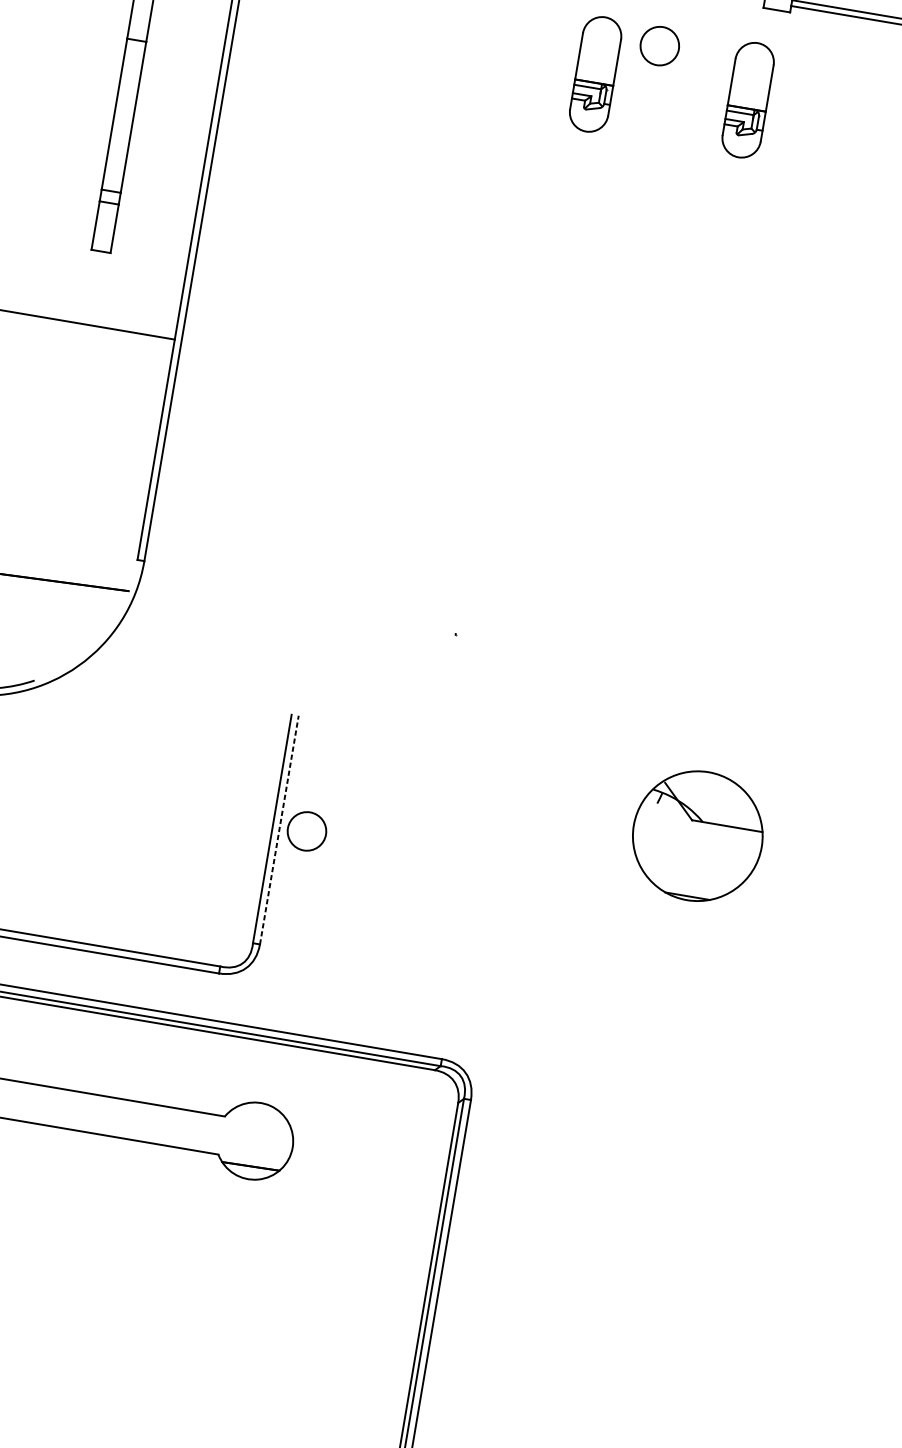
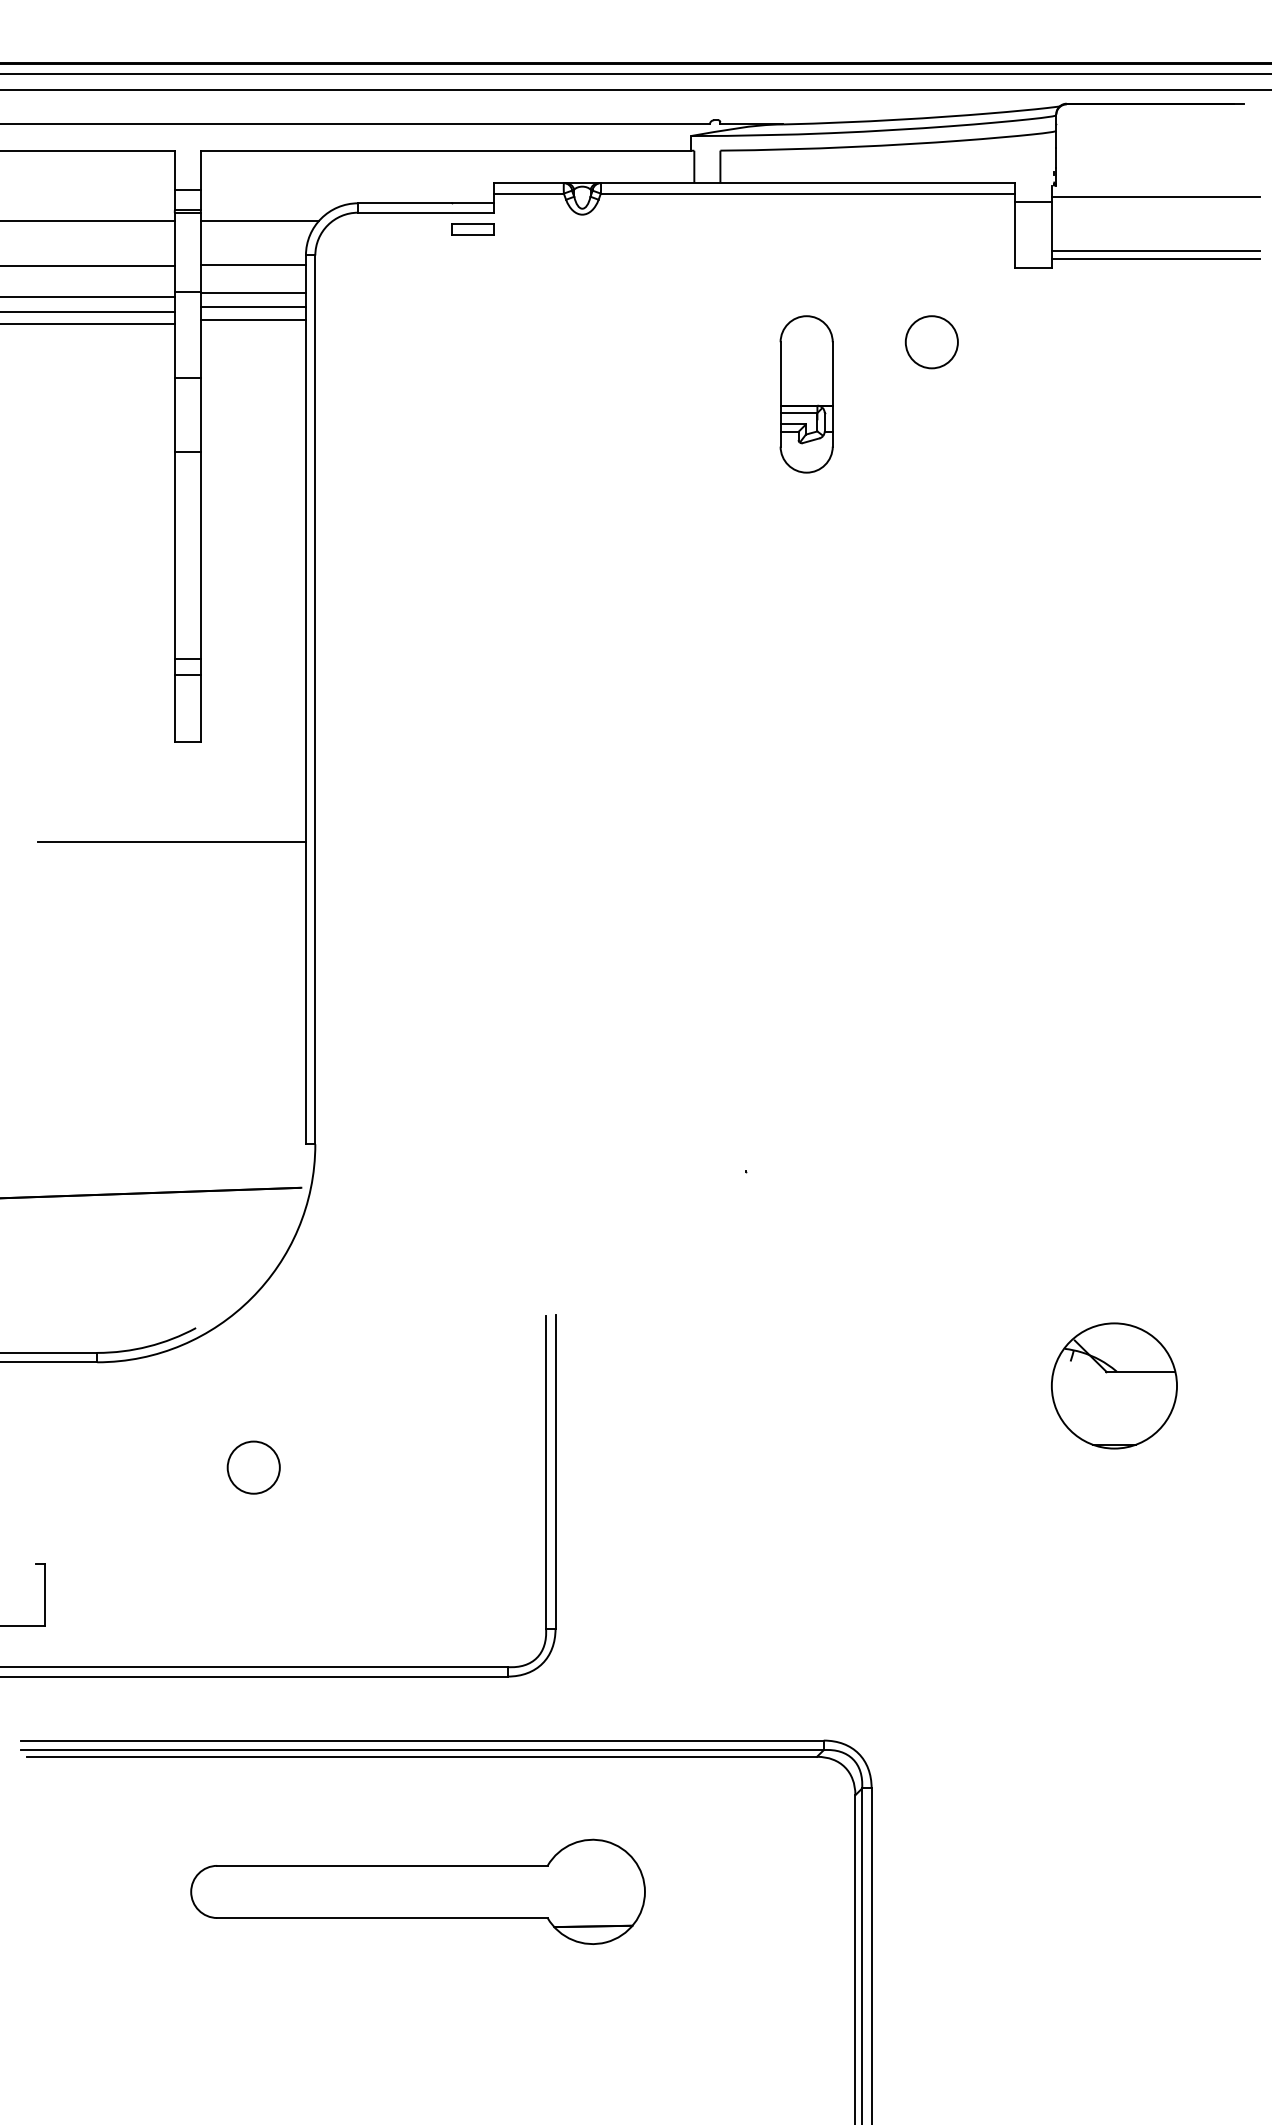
circle: (659, 46) -> (931, 342), moved
part: (748, 100) -> (1015, 394), removed
line: (279, 830) -> (555, 1472), dashed -> solid
circle: (306, 831) -> (253, 1467), moved
part: (697, 835) -> (1114, 1385), size x0.71

